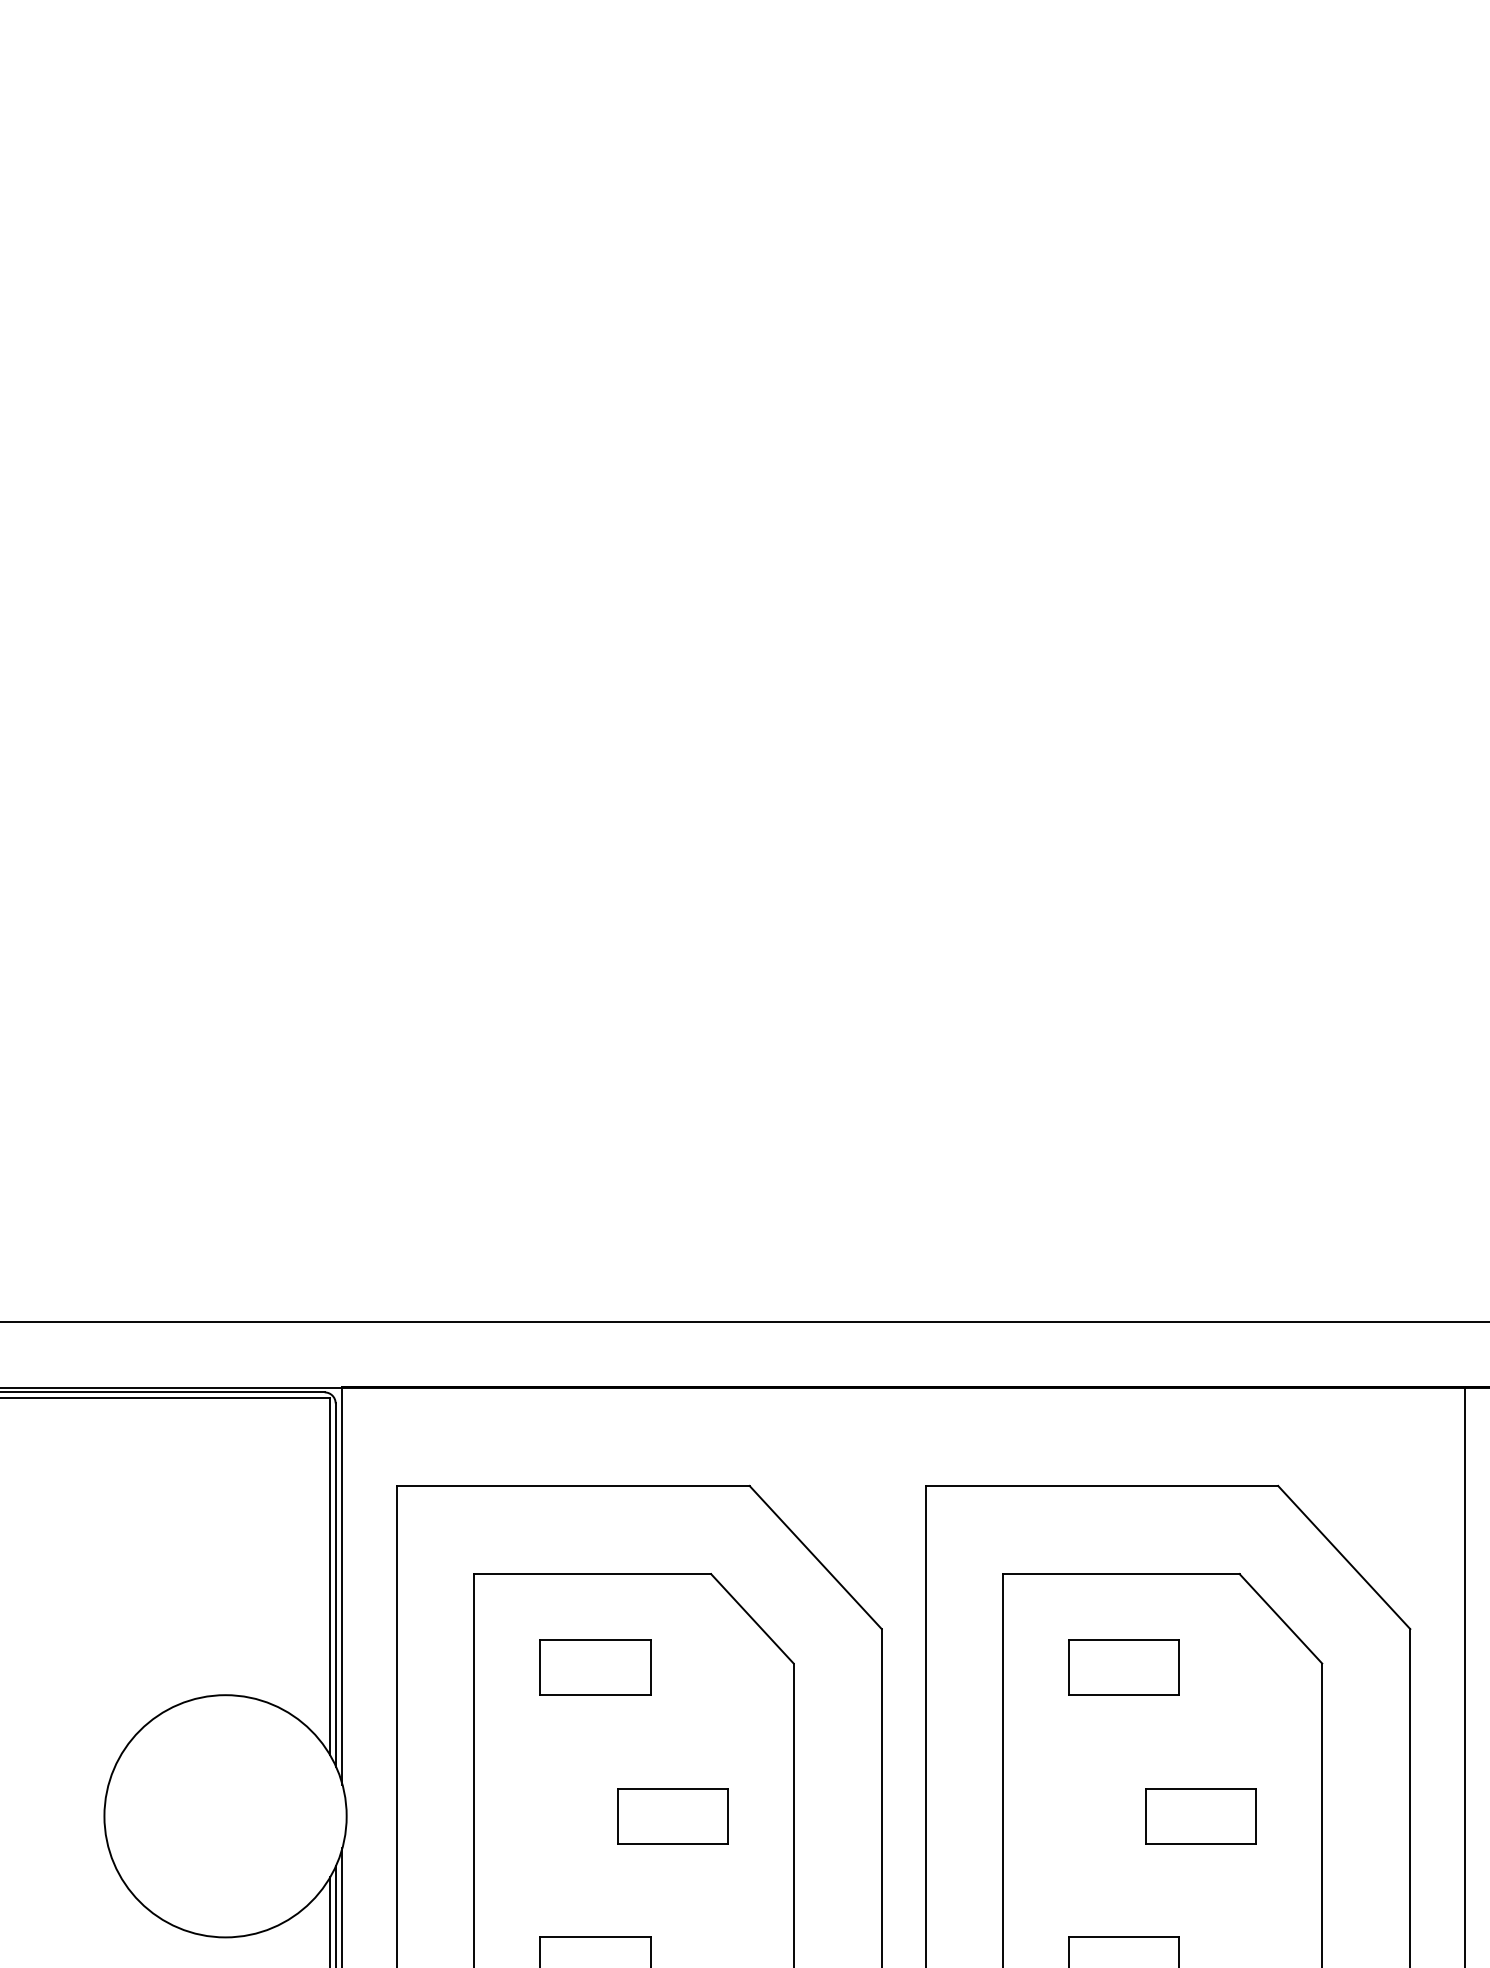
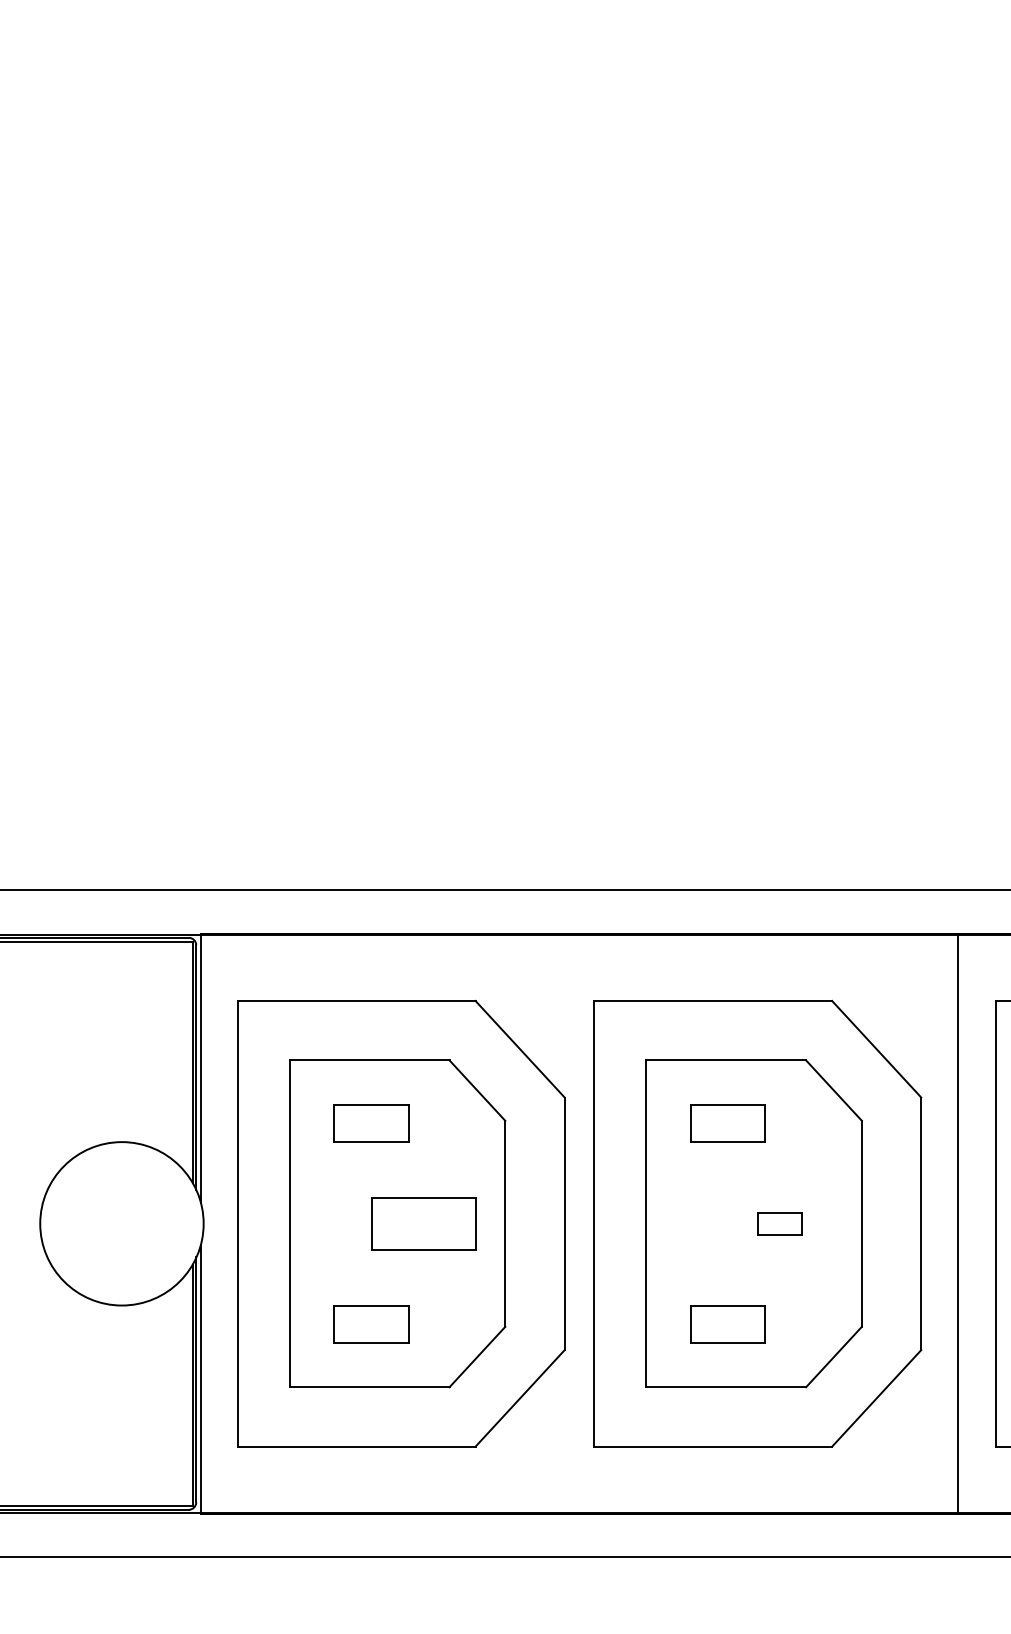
part: (672, 1815) -> (423, 1223), size x1.4
part: (1200, 1815) -> (779, 1223), size x0.6

